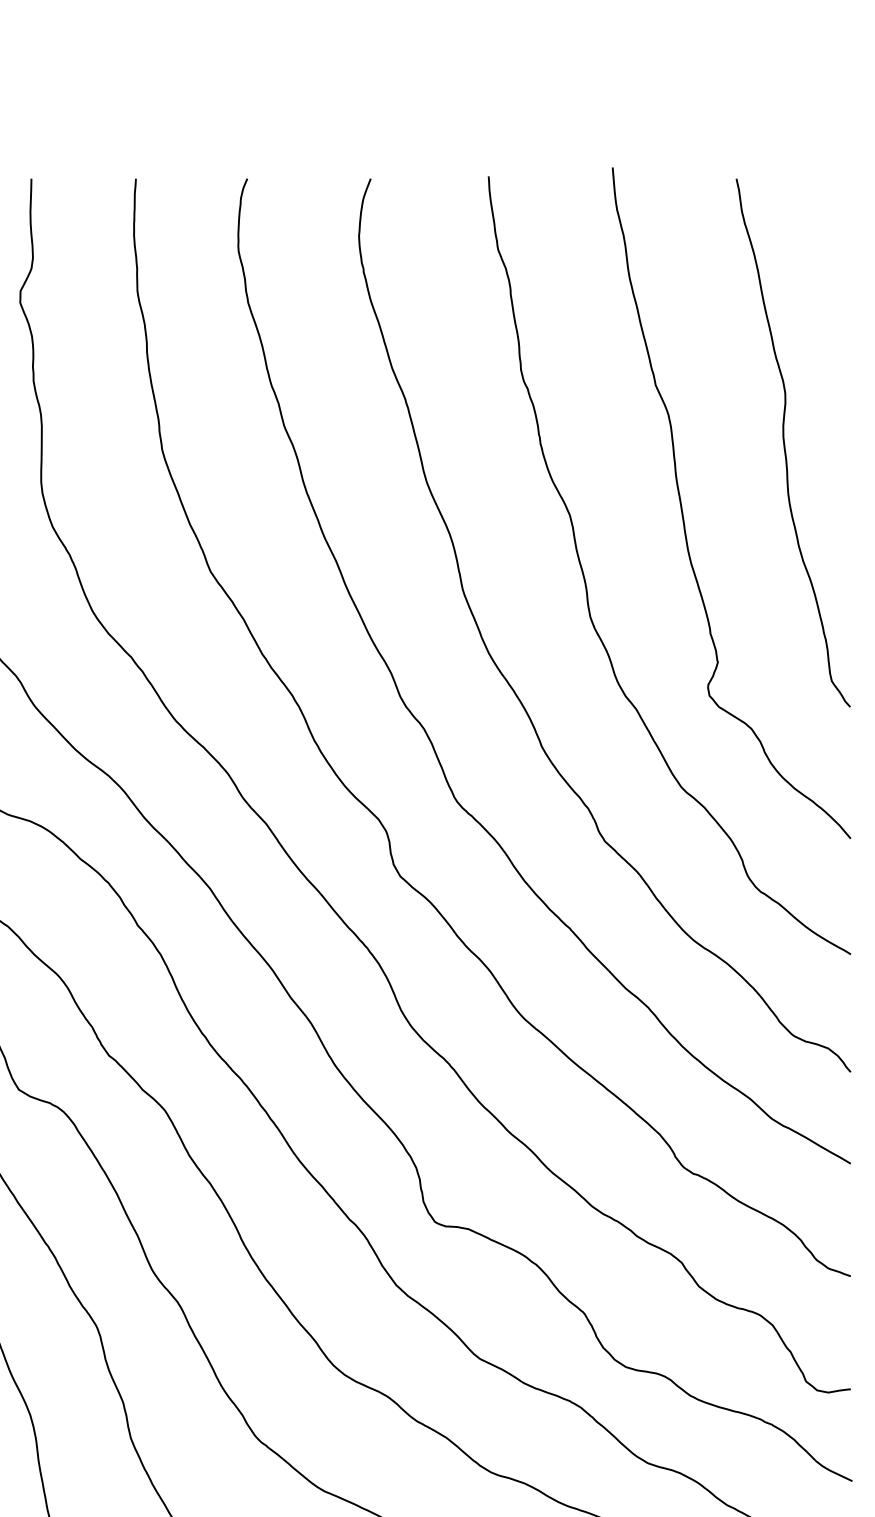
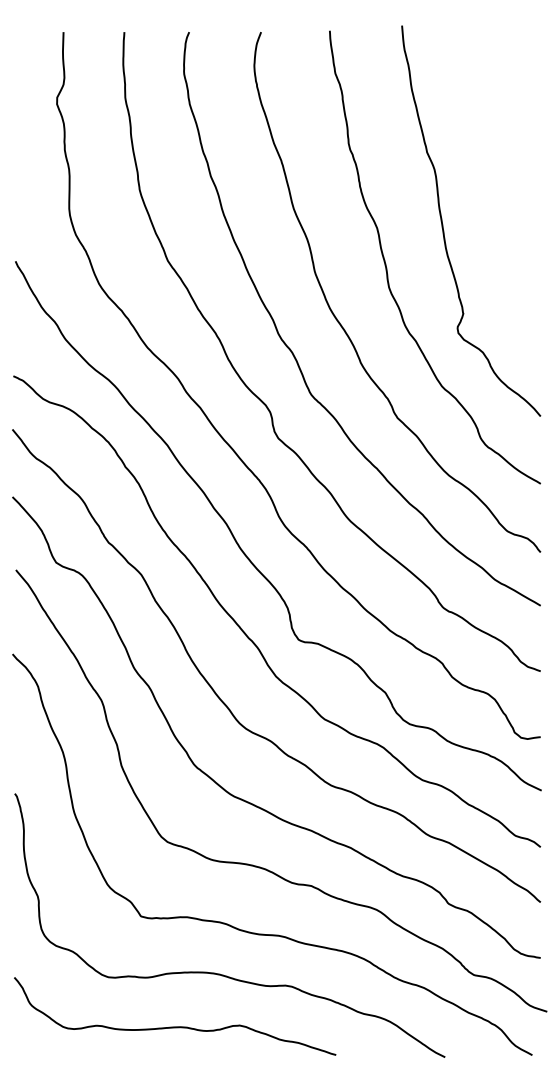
curve: (786, 447) -> (503, 188), removed

